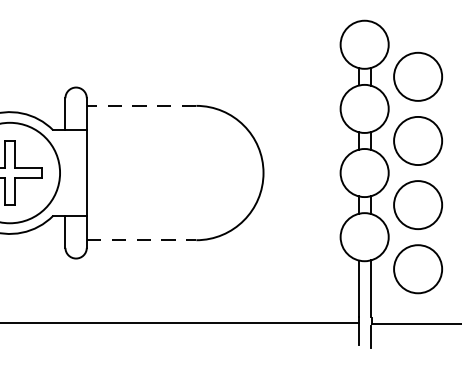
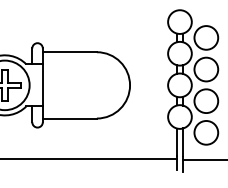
line: (140, 106) -> (69, 52), dashed -> solid
line: (142, 240) -> (70, 118), dashed -> solid

